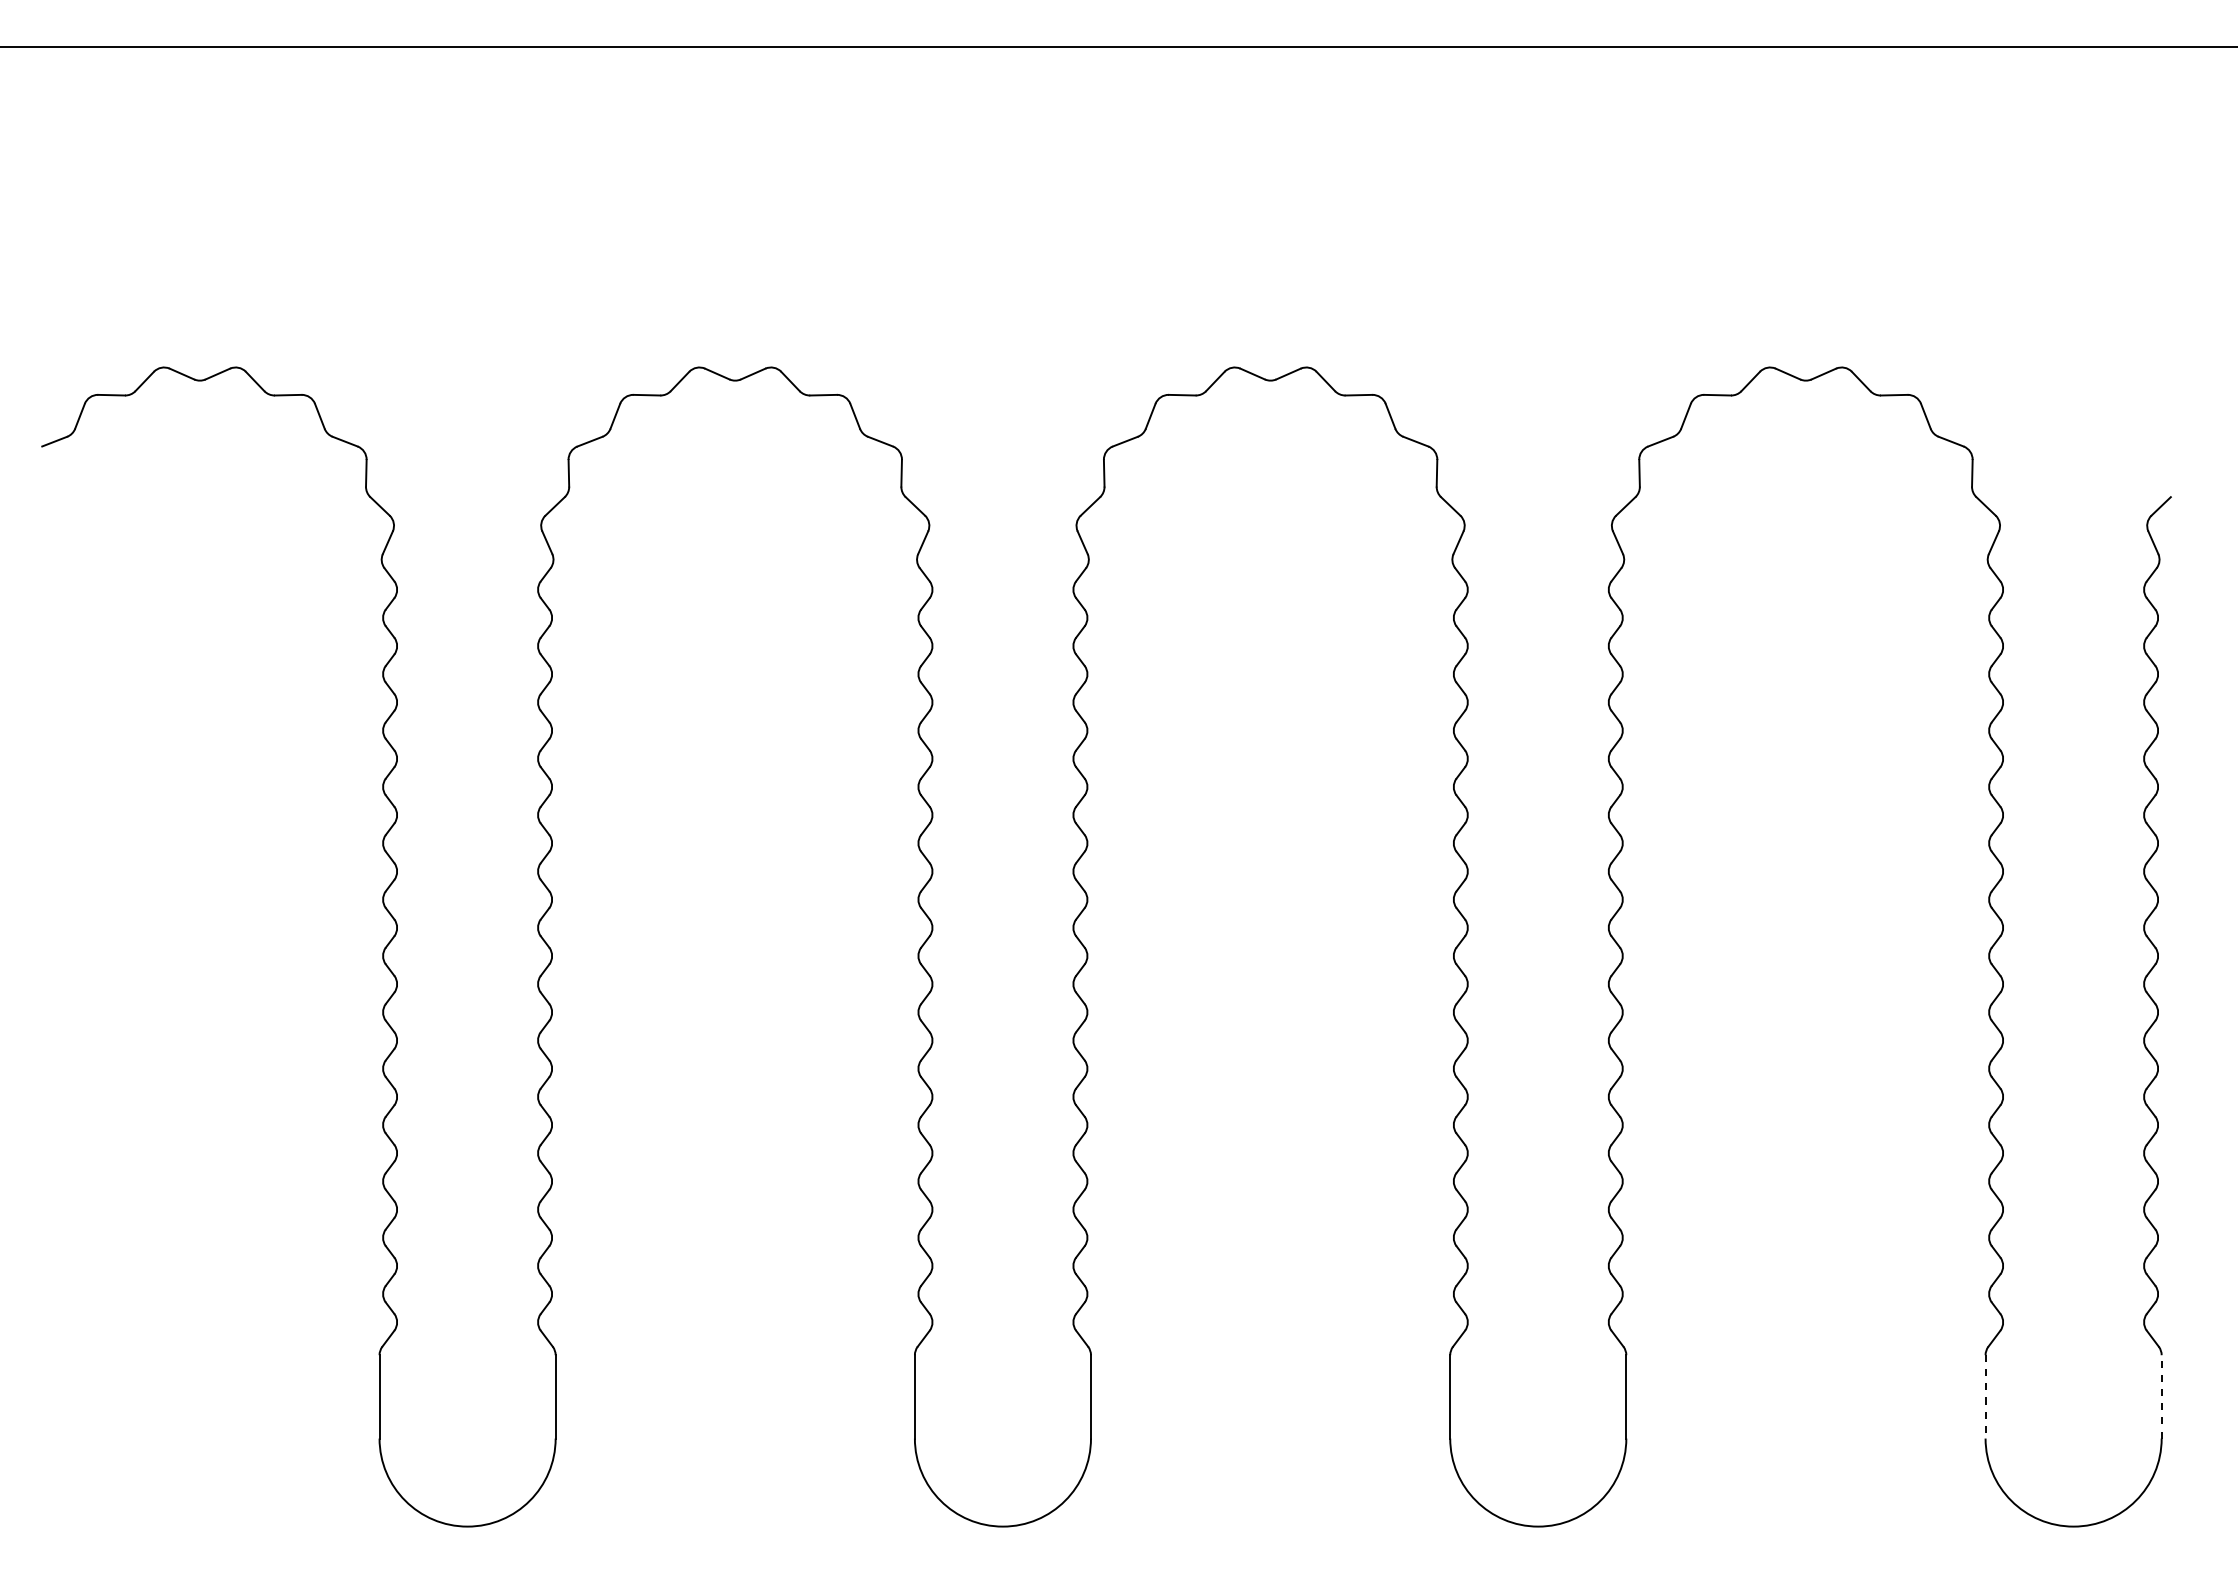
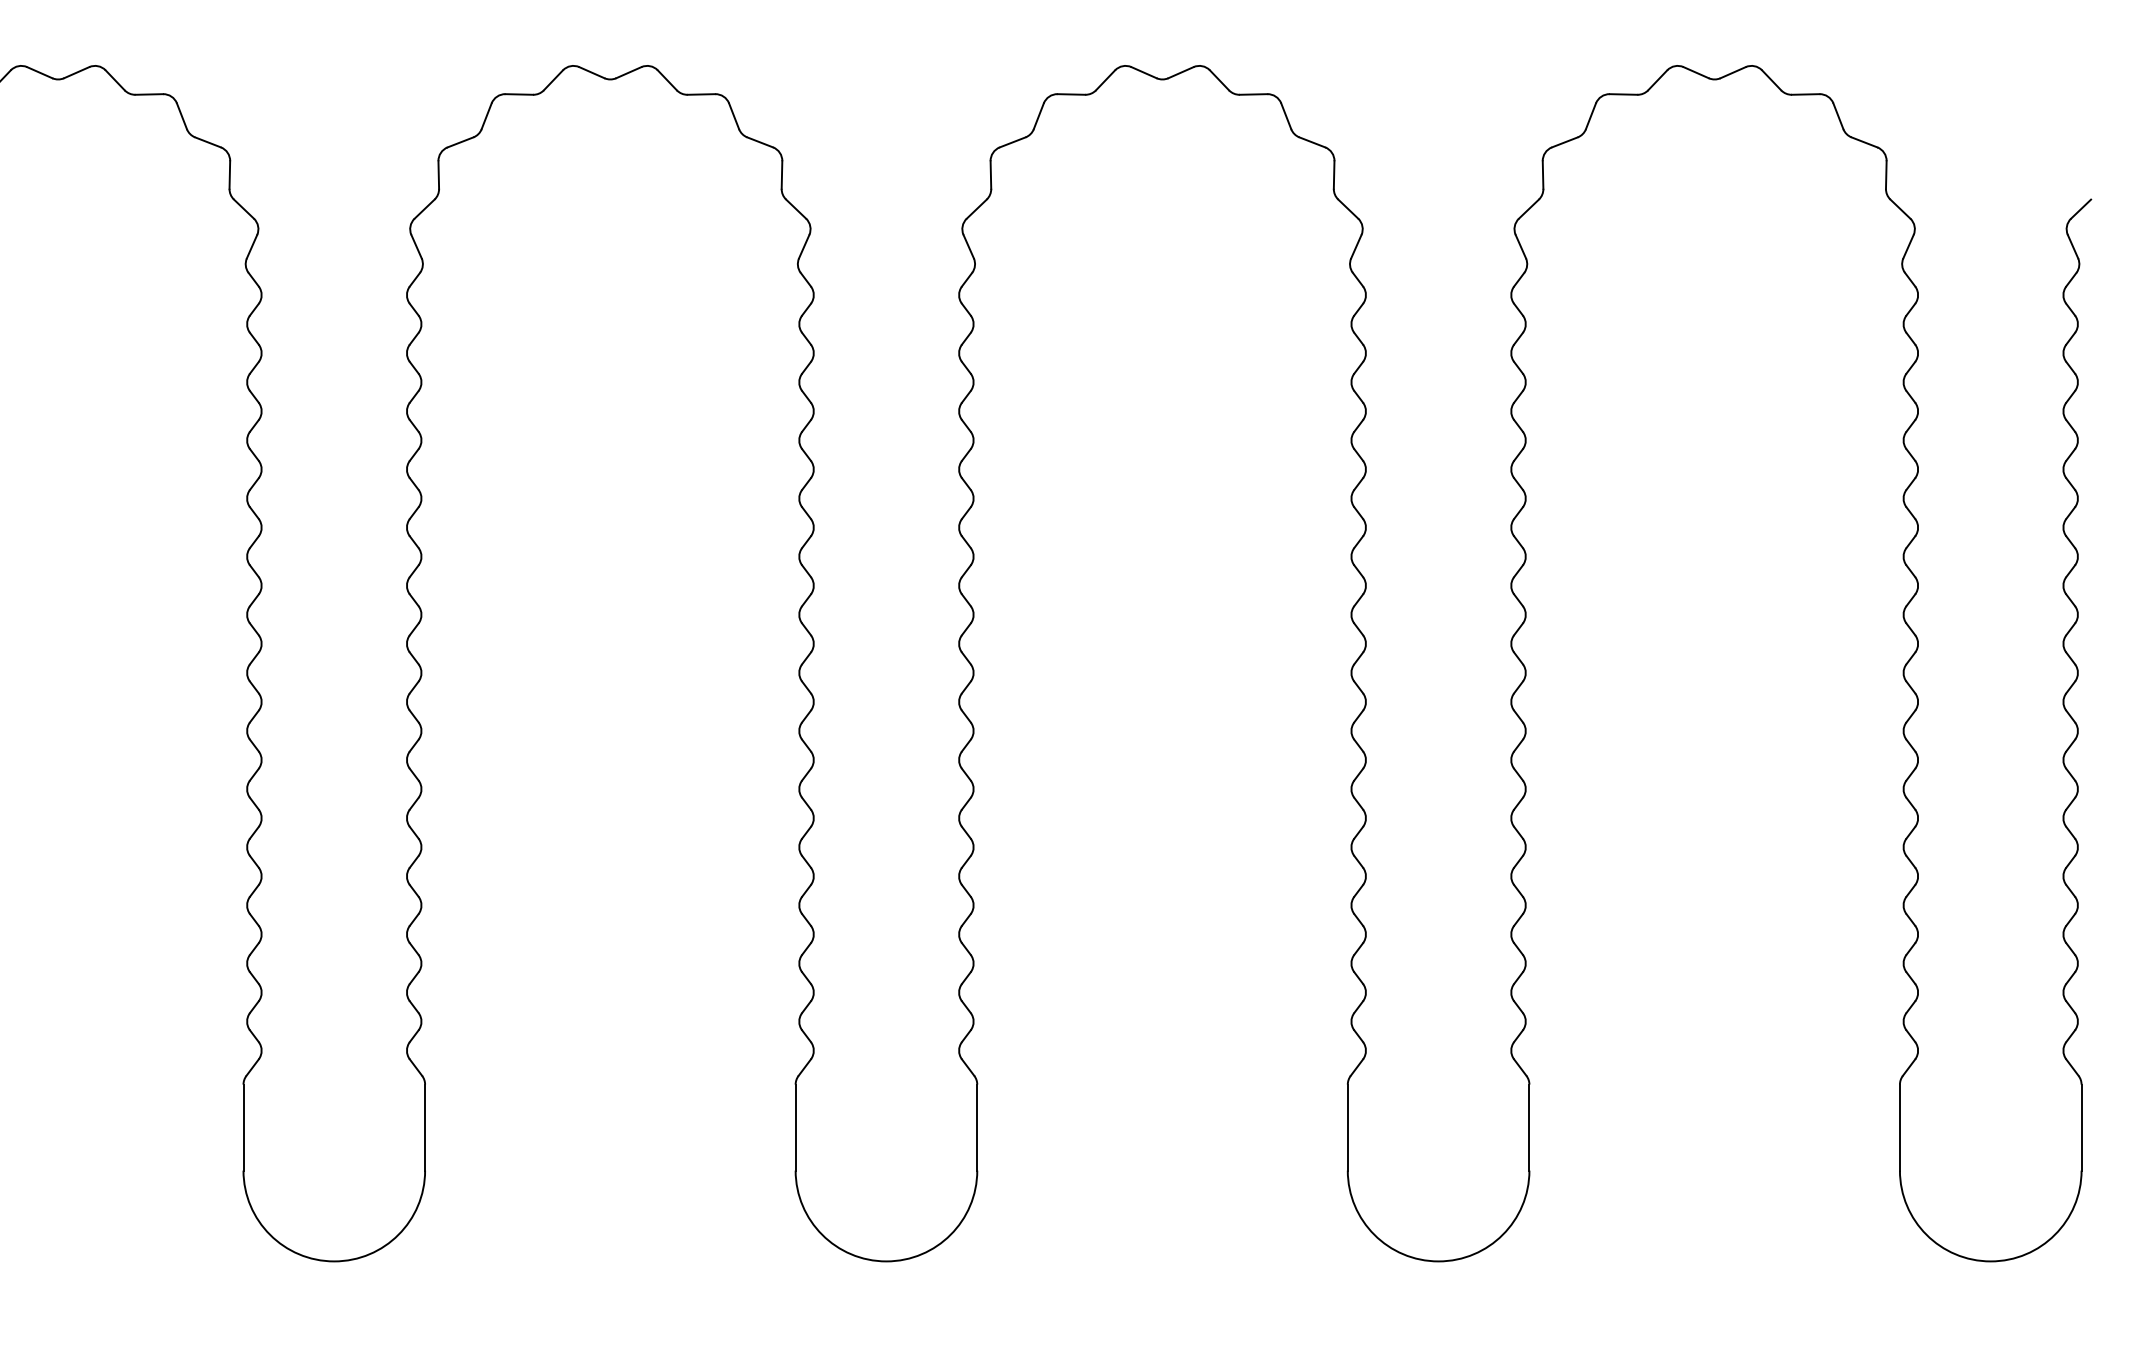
line: (1985, 1396) -> (1899, 1127), dashed -> solid
line: (2161, 1396) -> (2081, 1127), dashed -> solid

